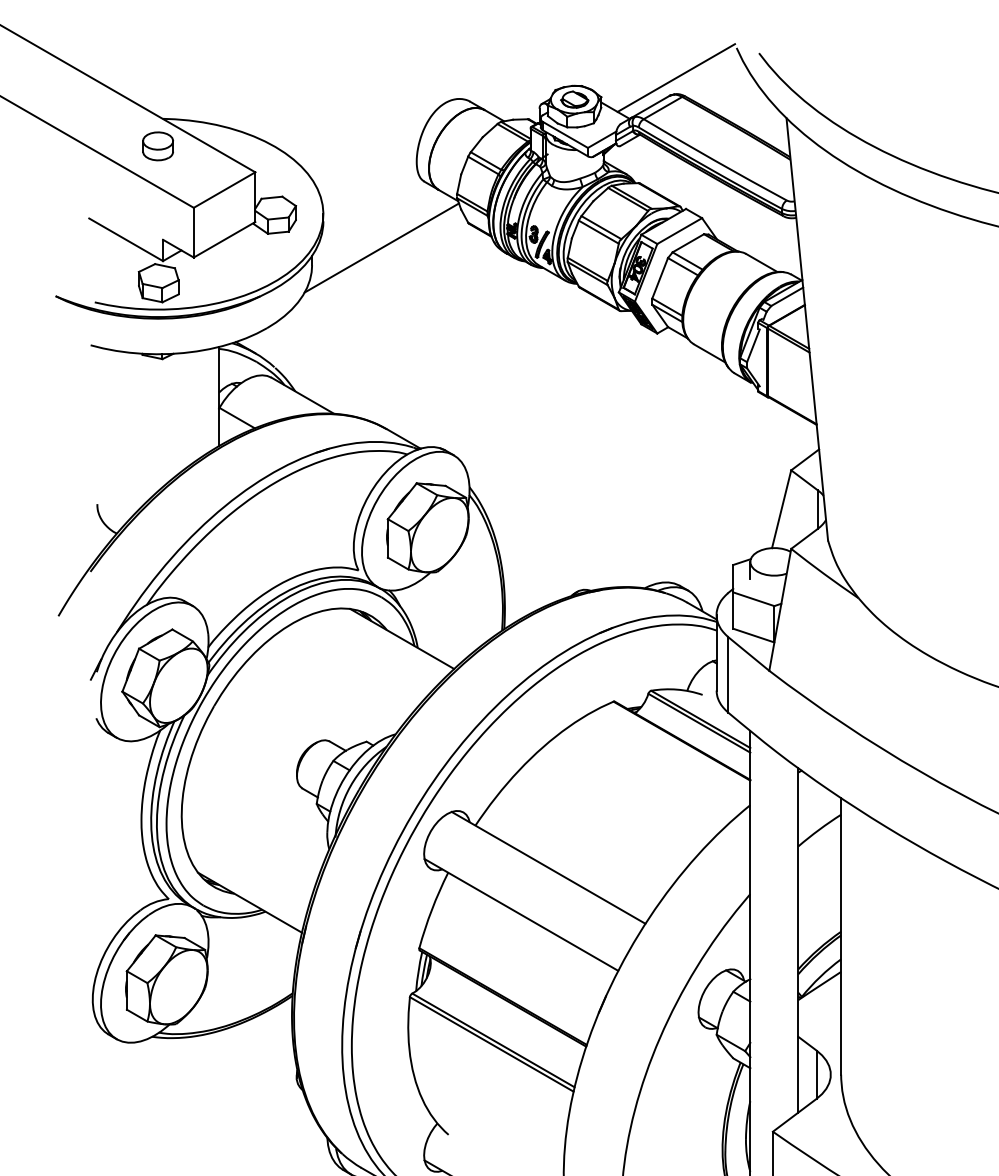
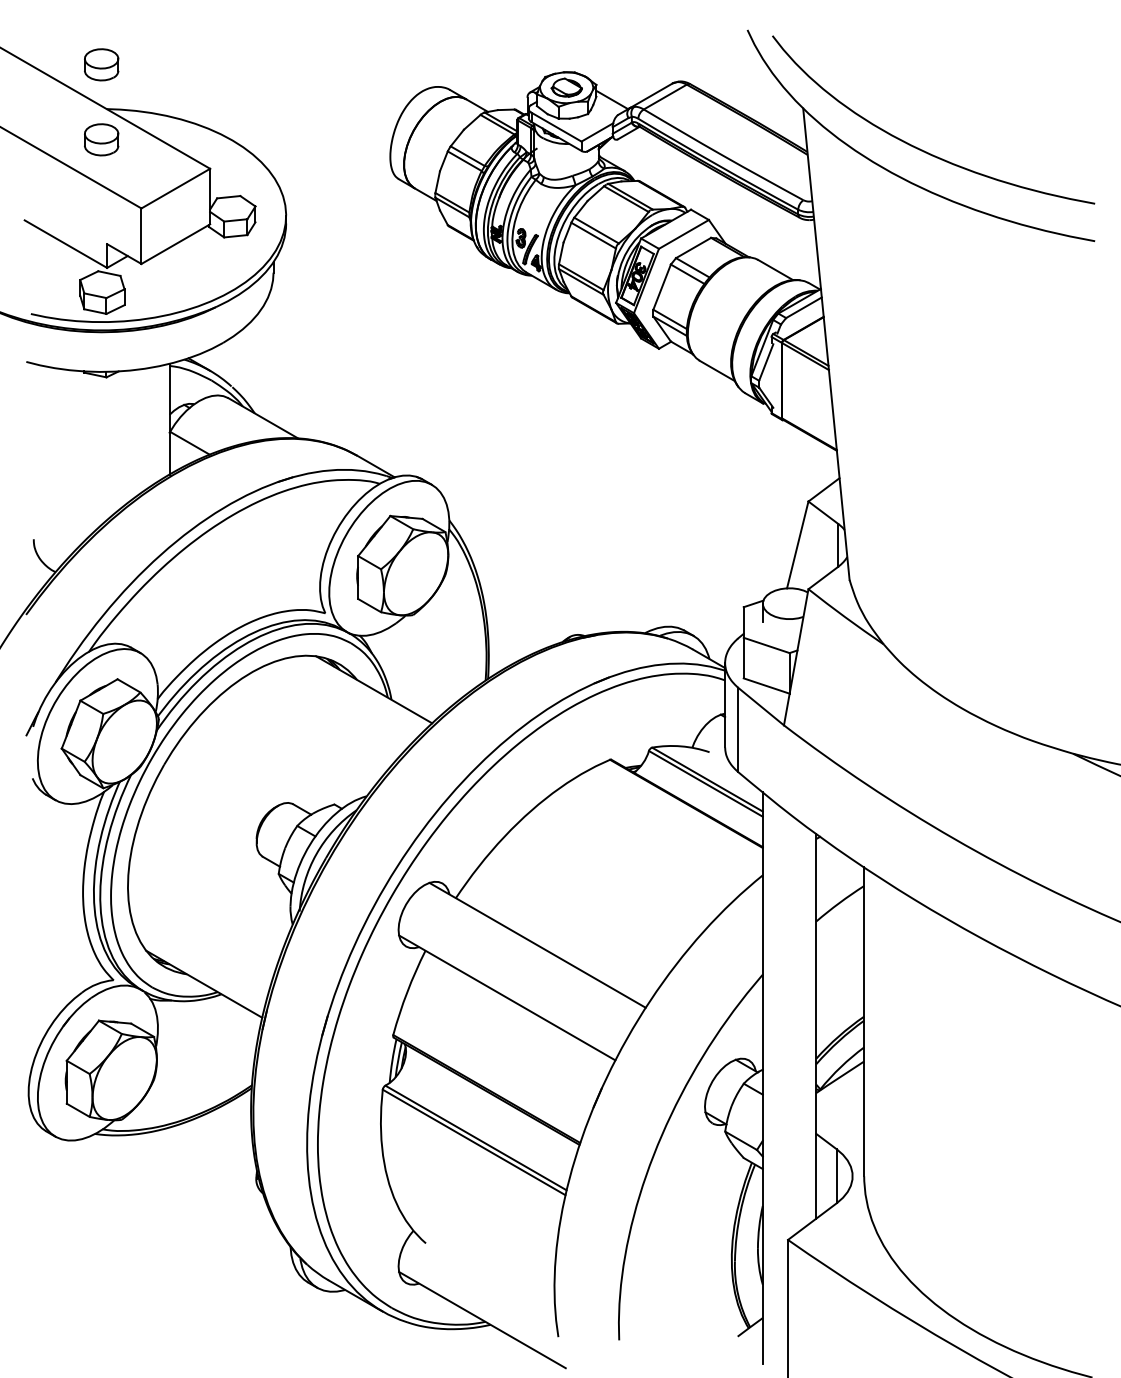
line: (675, 77) -> (679, 63), removed
part: (158, 78) -> (101, 64), added
line: (381, 248) -> (351, 253), removed

